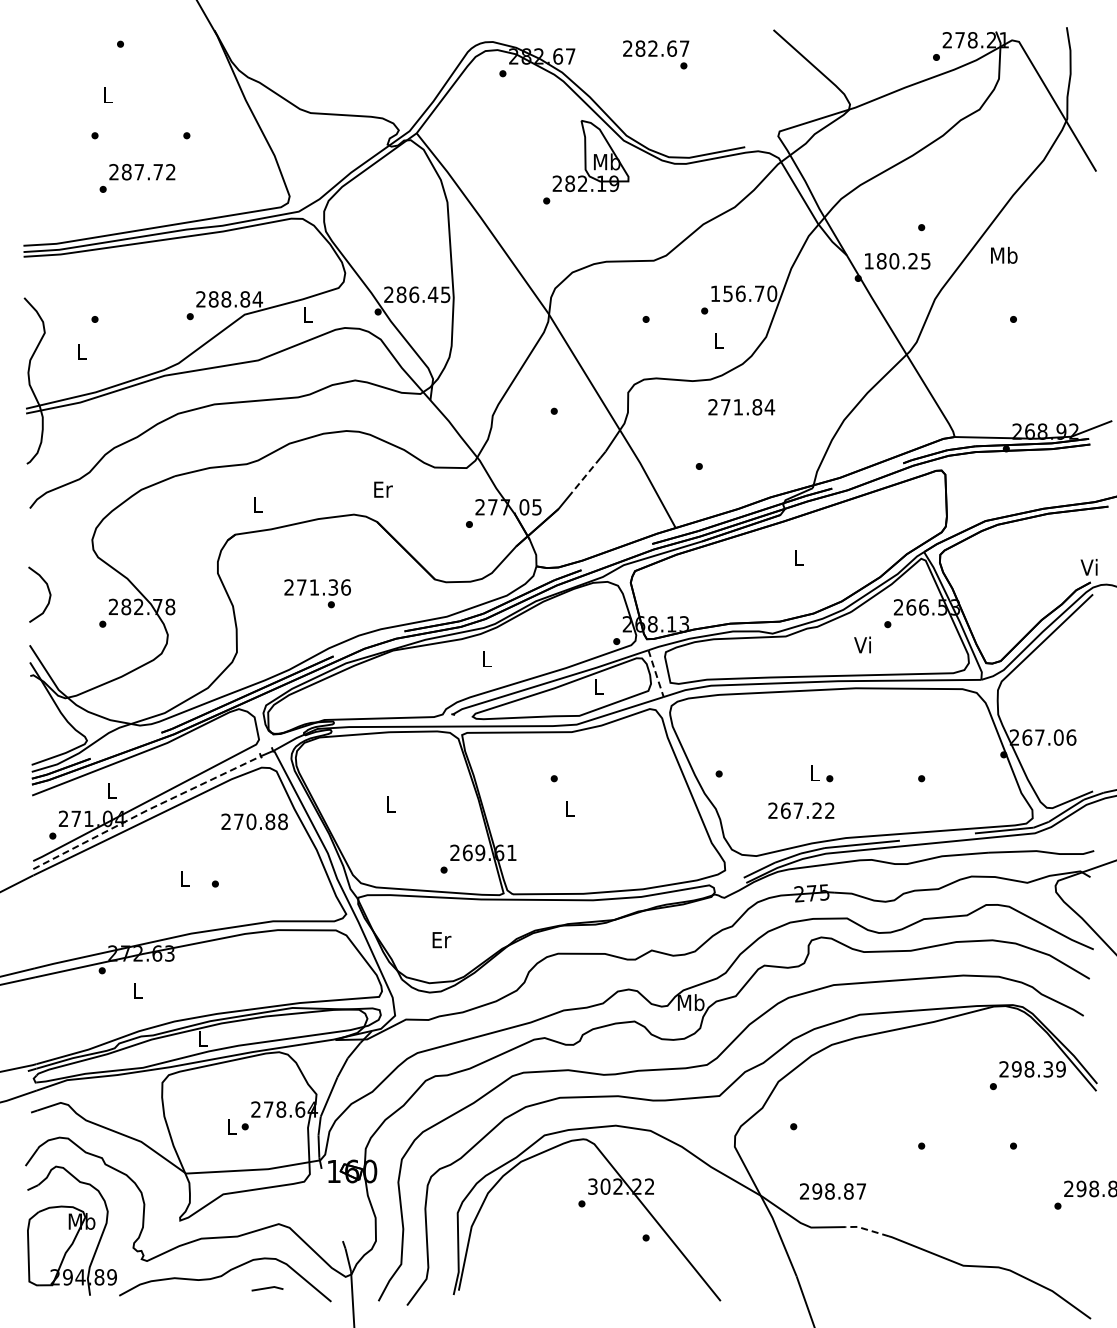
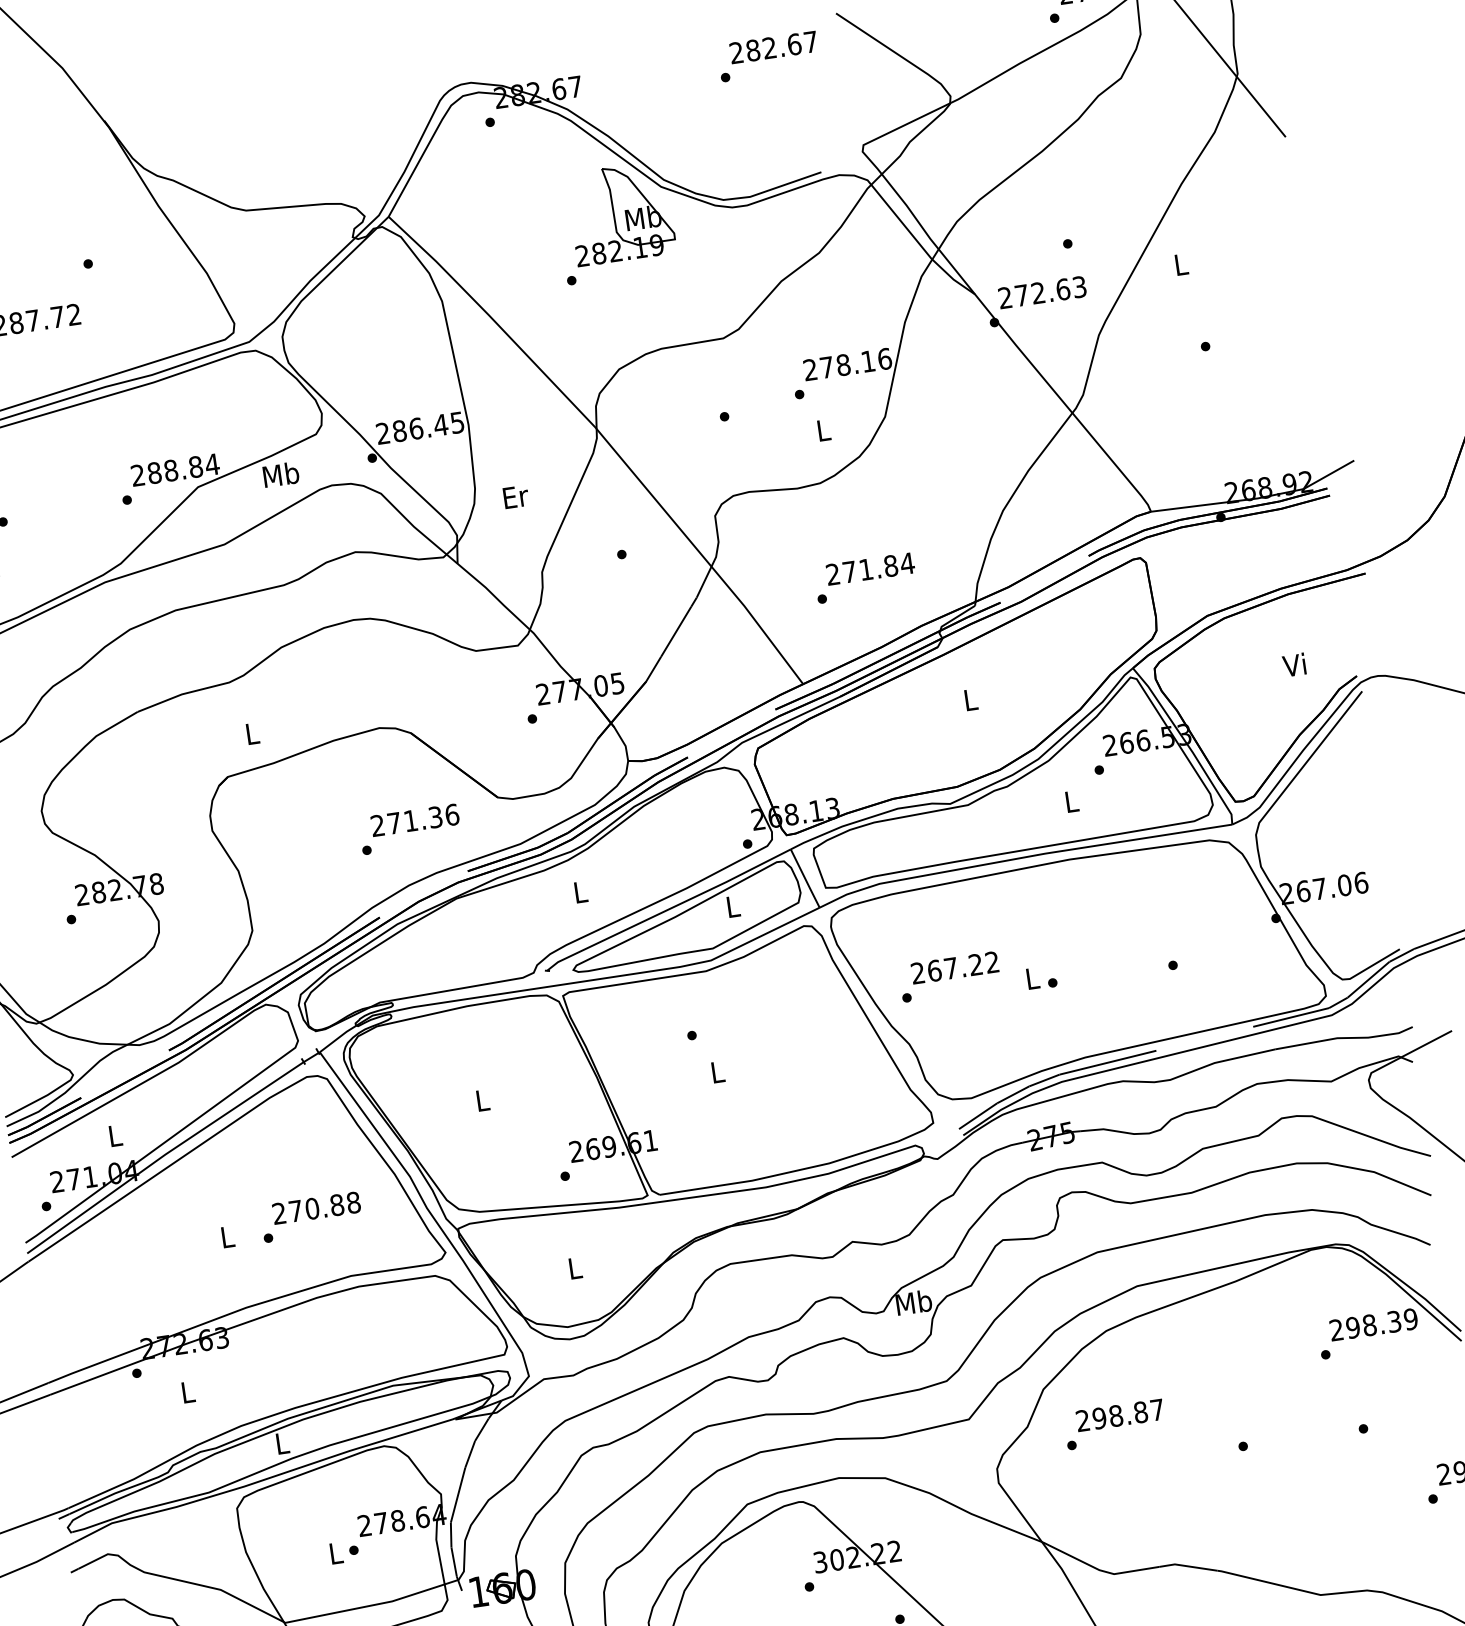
text: (656, 48) -> (774, 47), moved
text: (1004, 254) -> (1181, 263), Mb -> L
text: (897, 261) -> (1042, 292), 180.25 -> 272.63
text: (743, 293) -> (847, 364), 156.70 -> 278.16
text: (308, 313) -> (281, 473), L -> Mb
text: (741, 407) -> (870, 569), moved
line: (586, 475) -> (676, 632), dashed -> solid
text: (383, 489) -> (516, 496), moved
text: (1088, 567) -> (1293, 665), moved
text: (317, 587) -> (414, 820), moved
text: (862, 644) -> (1069, 800), Vi -> L
line: (656, 674) -> (805, 879), dashed -> solid
line: (146, 810) -> (164, 1155), dashed -> solid
text: (801, 810) -> (955, 967), moved
text: (254, 821) -> (316, 1207), moved
text: (441, 940) -> (575, 1268), Er -> L
text: (832, 1191) -> (1119, 1415), moved
line: (866, 1229) -> (1186, 1566), dashed -> solid

